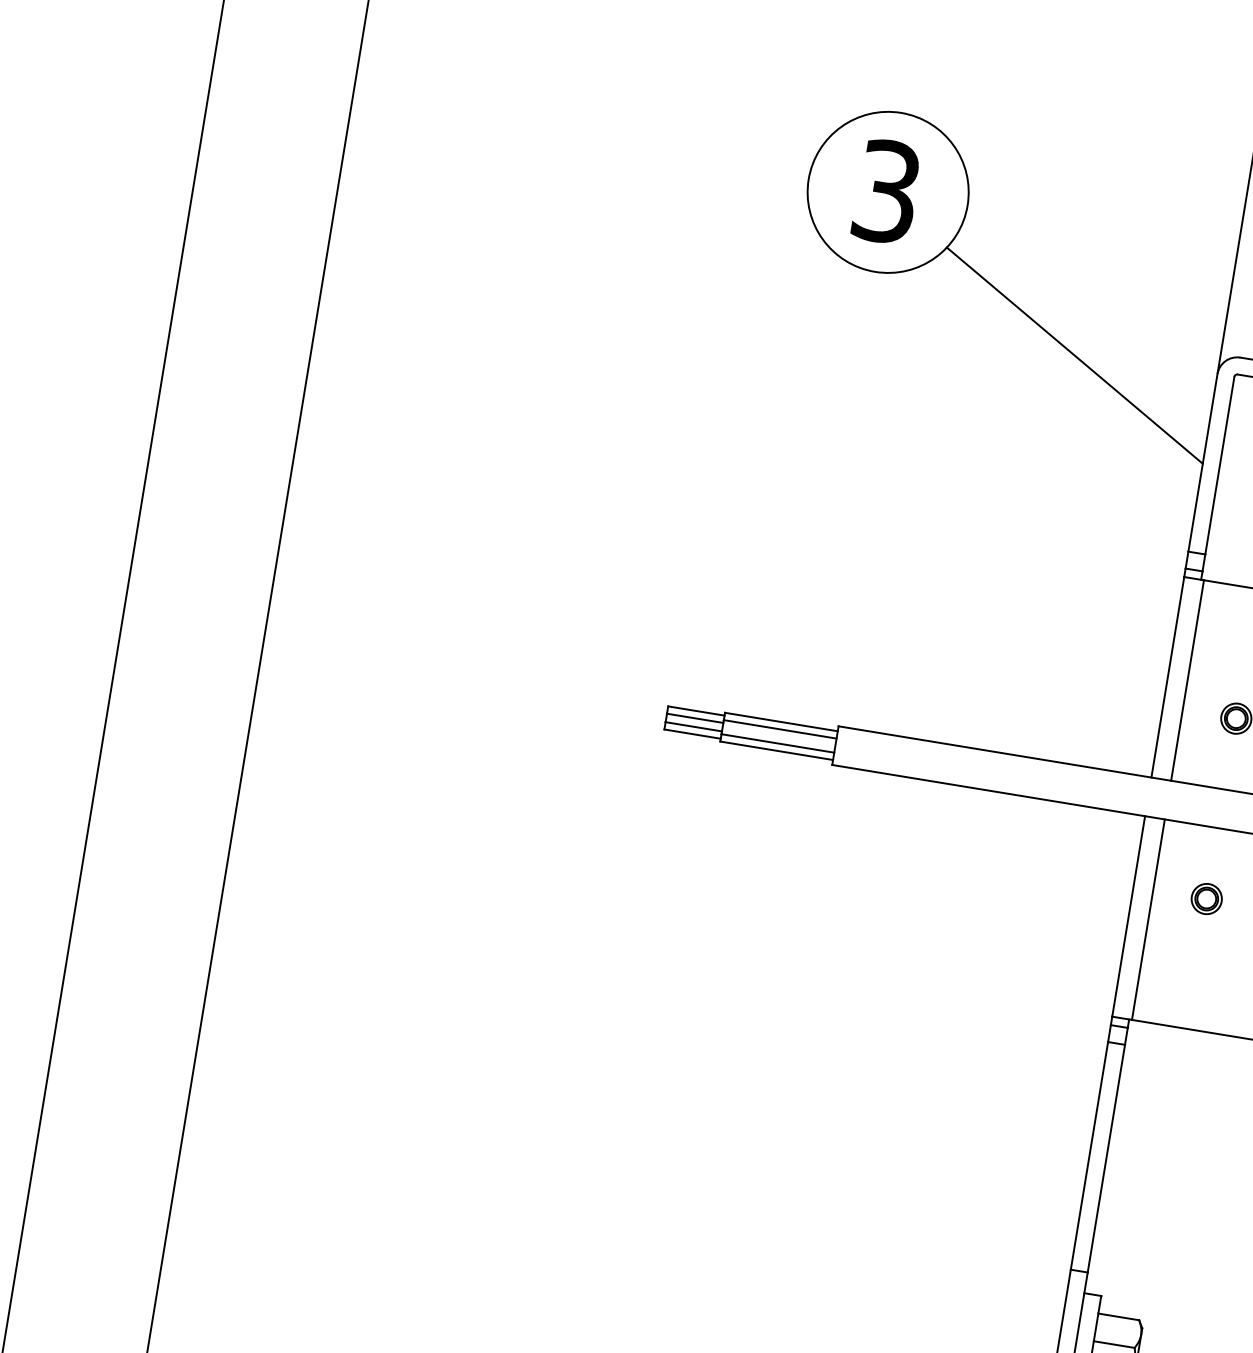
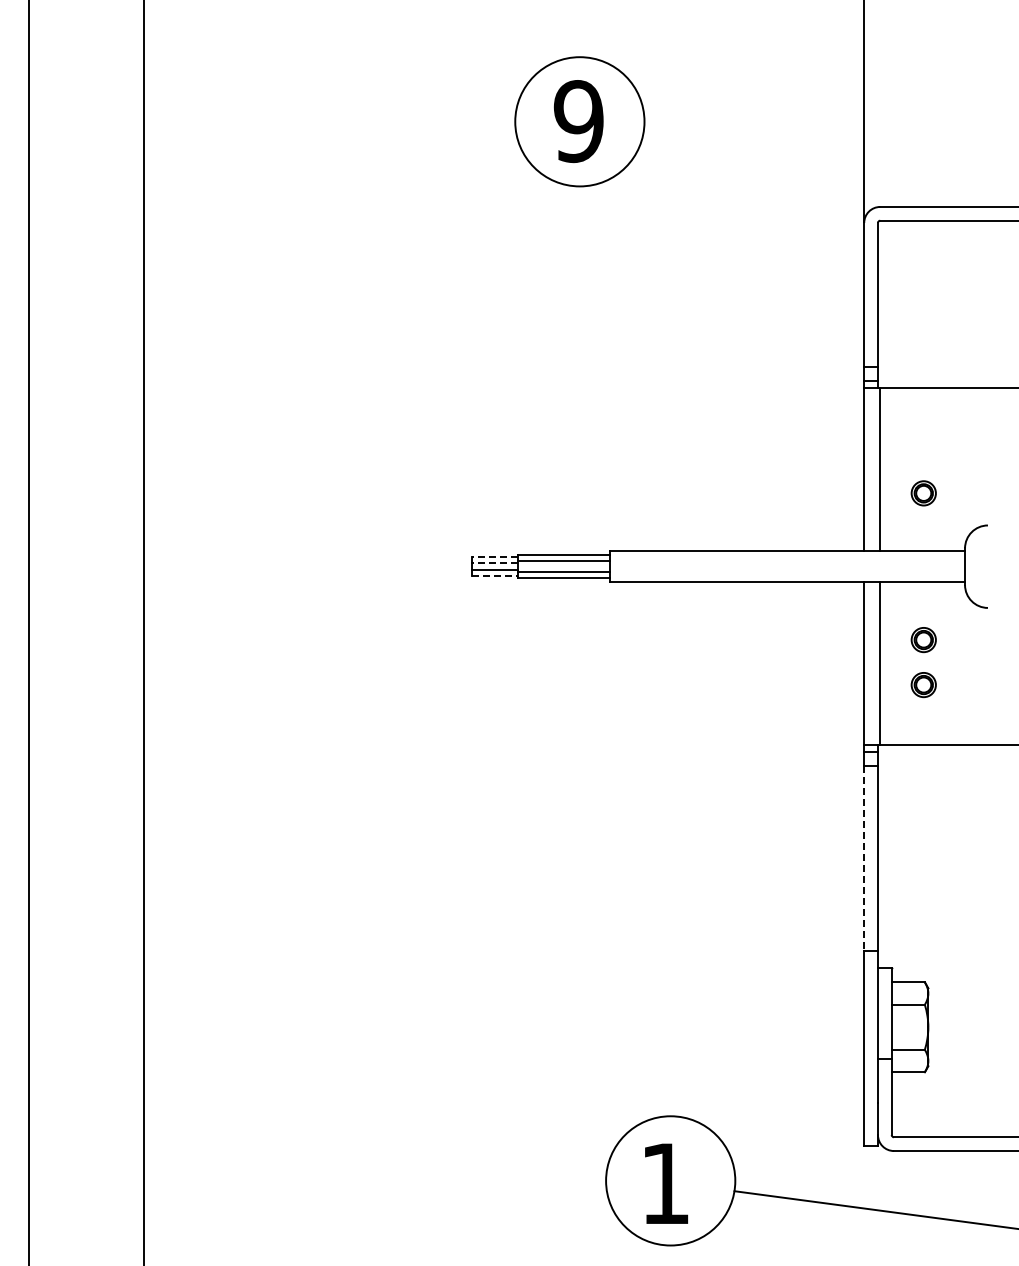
text: (886, 191) -> (578, 121), 3 -> 9
line: (1074, 355) -> (748, 226), removed
line: (696, 711) -> (495, 557), solid -> dashed
line: (695, 718) -> (495, 563), solid -> dashed
line: (692, 734) -> (495, 576), solid -> dashed
part: (1197, 954) -> (923, 685), added
line: (1089, 1155) -> (864, 858), solid -> dashed

